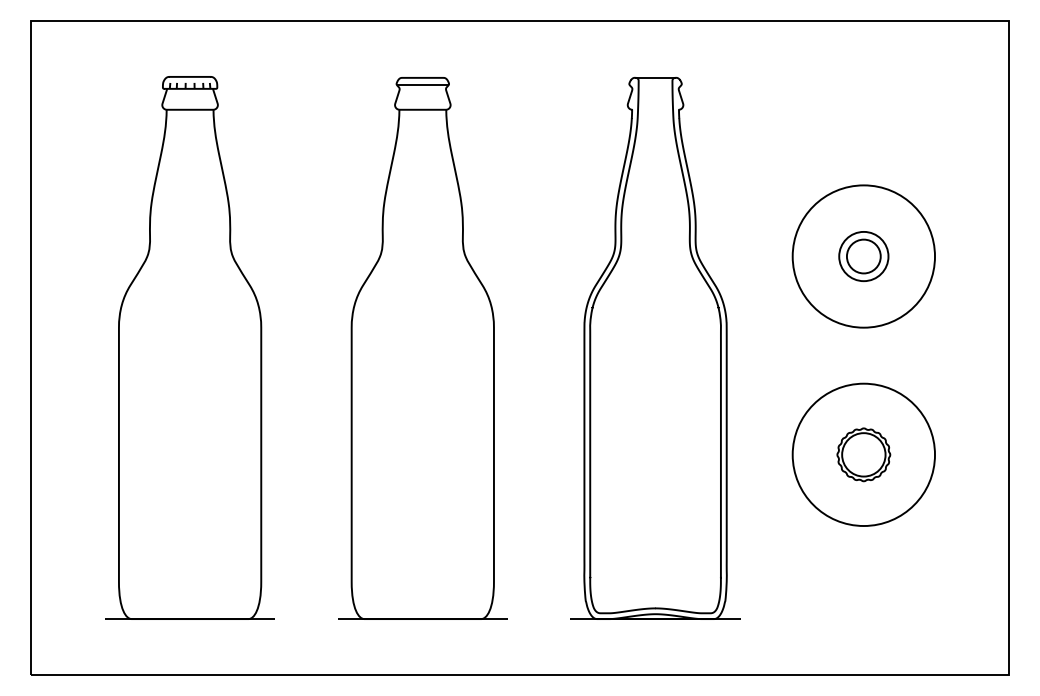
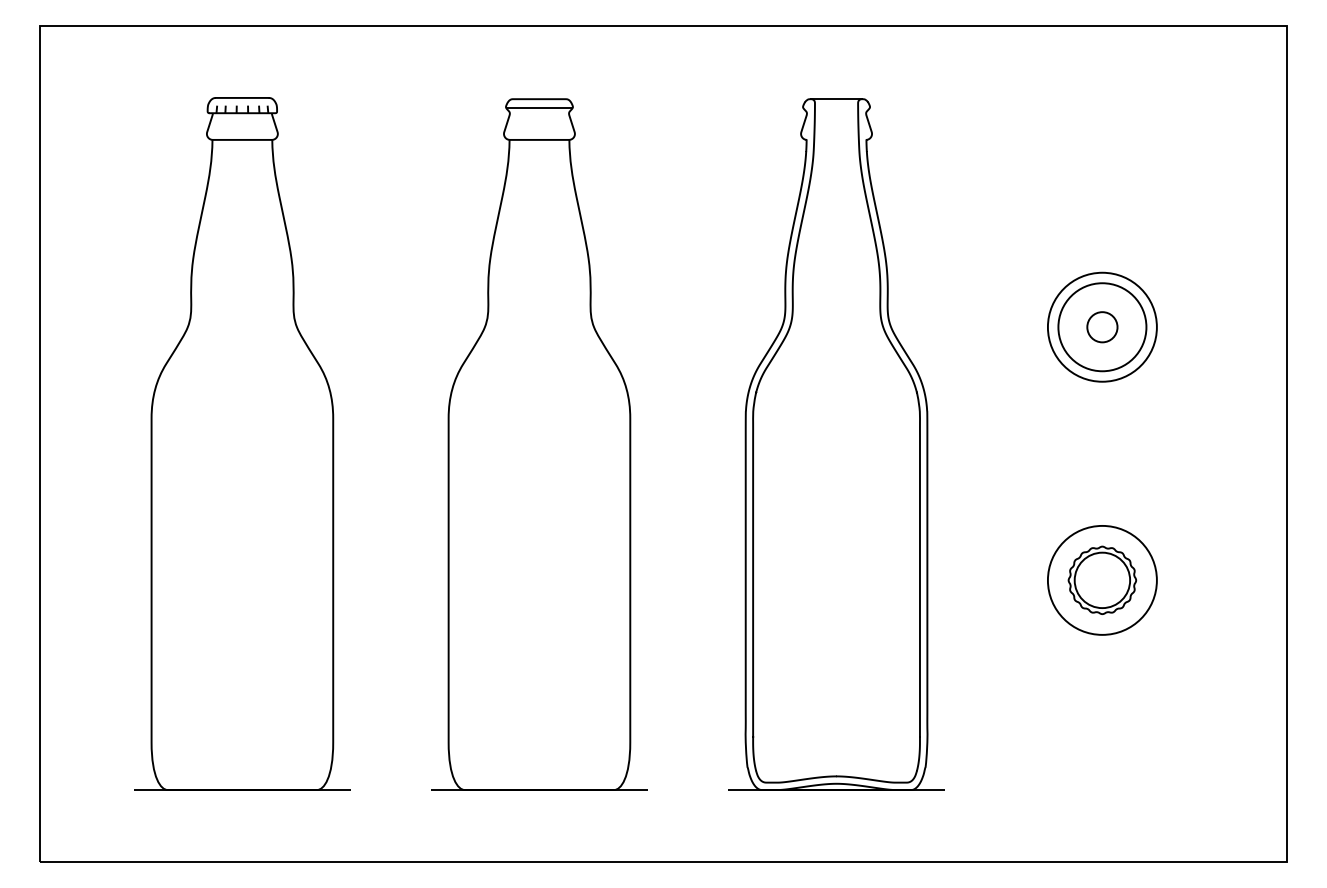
circle: (863, 255) -> (1101, 326), size x1.4
circle: (863, 255) -> (1102, 326), size x0.7
circle: (863, 256) -> (1102, 327), size x0.6
circle: (863, 454) -> (1102, 580), size x0.6

